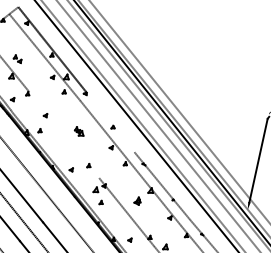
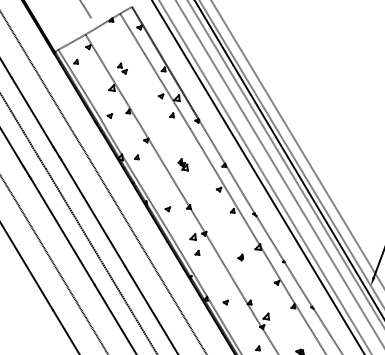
line: (109, 121) -> (221, 158), added
line: (64, 135) -> (165, 166), added
part: (136, 201) -> (240, 257), size x0.62

